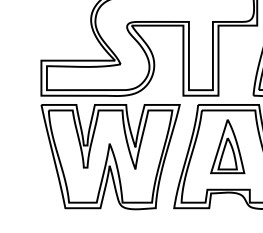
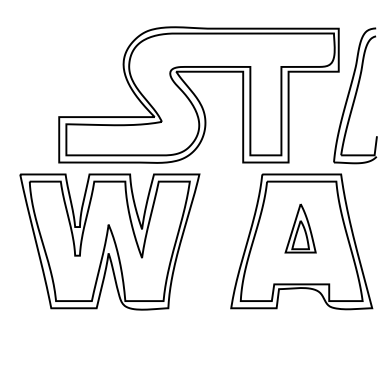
part: (227, 146) -> (300, 228), size x0.7
part: (110, 156) -> (109, 241), moved

